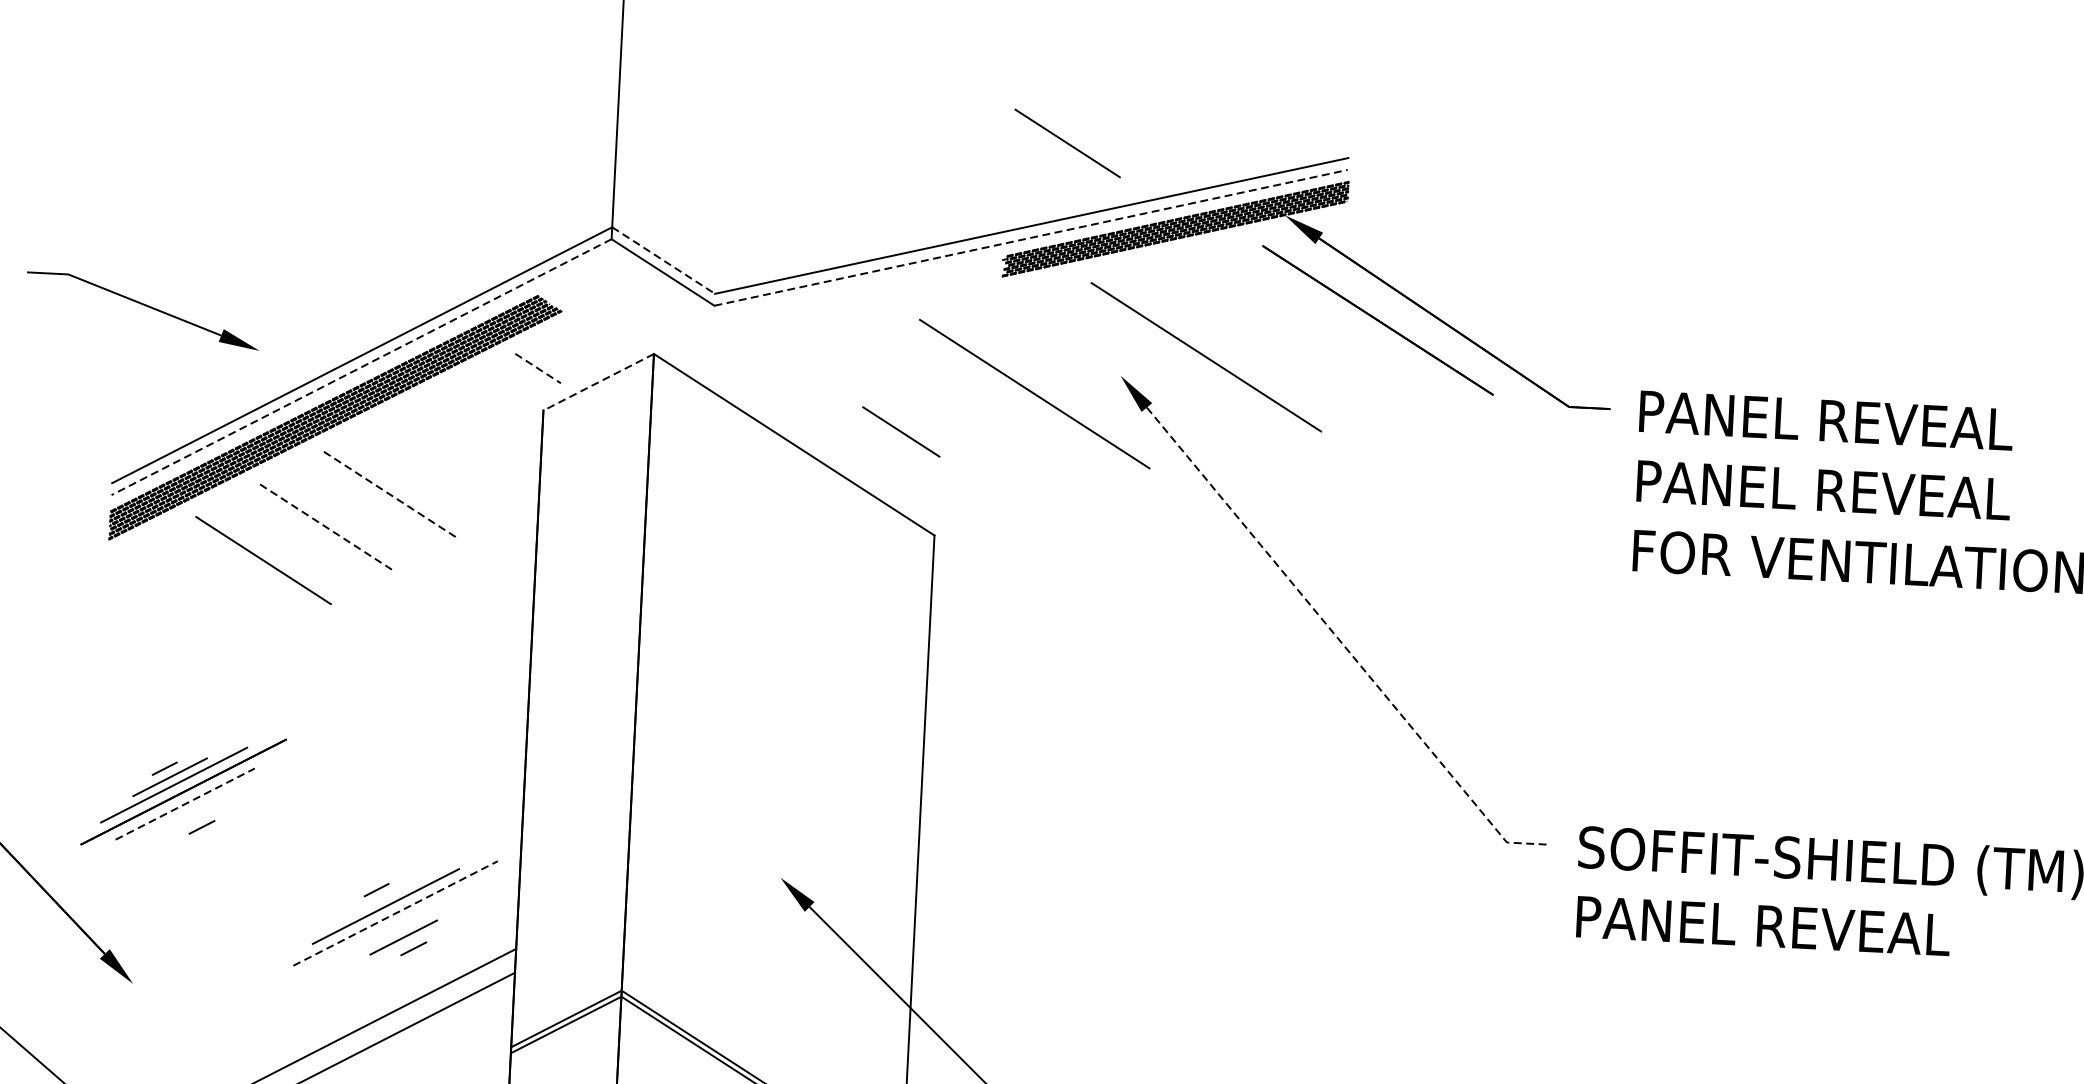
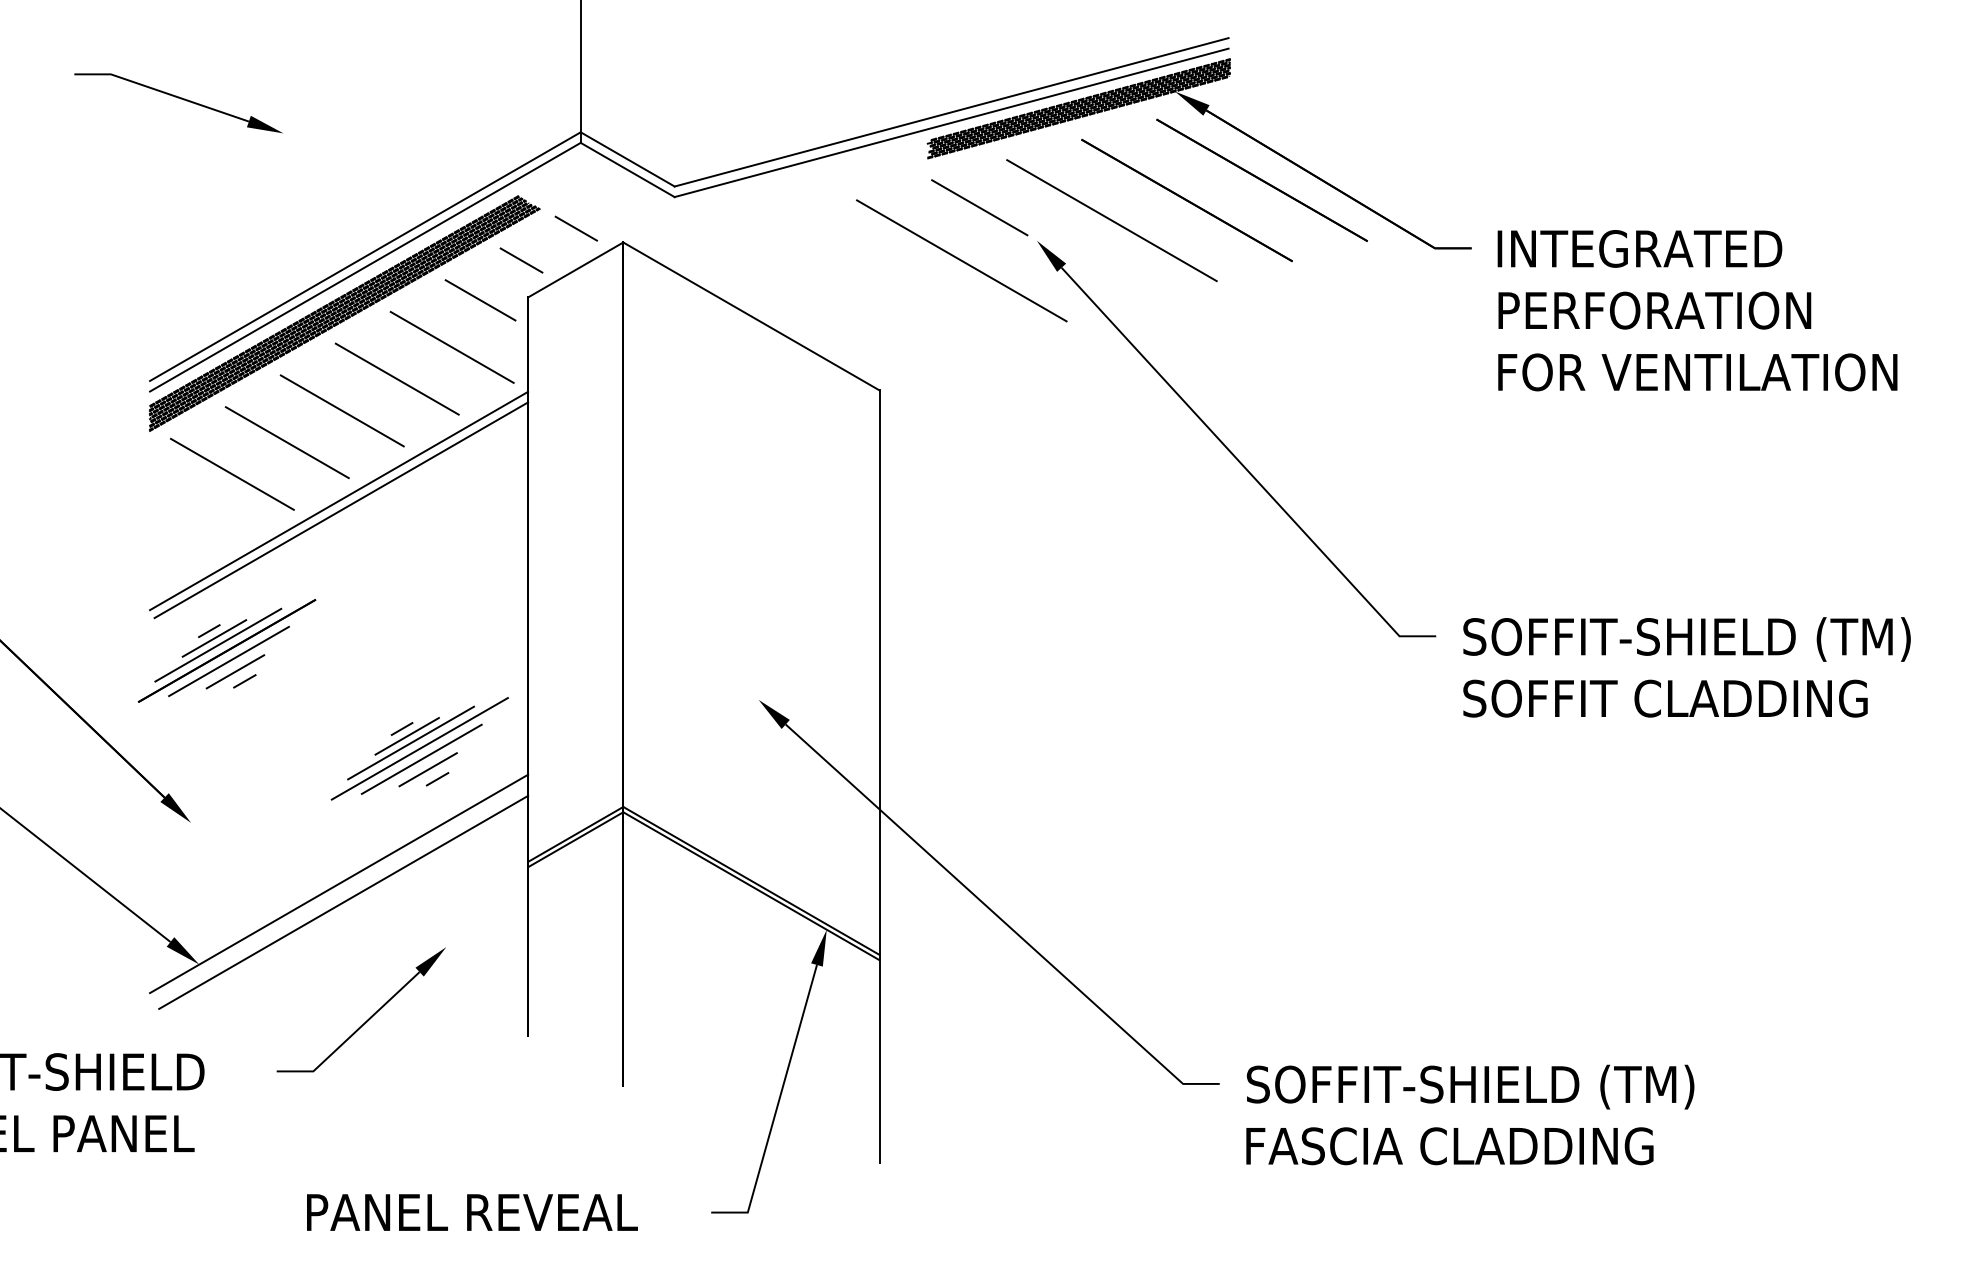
line: (1067, 143) -> (979, 207), moved
line: (1030, 237) -> (951, 122), dashed -> solid
line: (664, 260) -> (628, 159), dashed -> solid
part: (142, 311) -> (178, 103), moved
line: (600, 335) -> (575, 228), added
line: (1291, 338) -> (1186, 200), added
line: (361, 367) -> (365, 267), dashed -> solid
line: (538, 368) -> (521, 260), dashed -> solid
line: (598, 381) -> (575, 269), dashed -> solid
text: (1829, 420) -> (1665, 248), PANEL REVEAL -> INTEGRATED
line: (901, 432) -> (480, 300), moved
line: (454, 461) -> (451, 346), added
text: (1836, 490) -> (1675, 310), PANEL REVEAL -> PERFORATION
line: (391, 495) -> (397, 379), dashed -> solid
line: (327, 527) -> (342, 410), dashed -> solid
line: (198, 592) -> (231, 473), added
line: (319, 628) -> (339, 500), added
line: (320, 640) -> (341, 510), added
line: (1340, 642) -> (1243, 466), dashed -> solid
line: (185, 804) -> (229, 661), dashed -> solid
line: (191, 815) -> (235, 671), added
line: (381, 898) -> (406, 736), added
line: (395, 913) -> (419, 748), dashed -> solid
line: (396, 924) -> (421, 758), added
text: (1803, 927) -> (1665, 698), PANEL REVEAL -> SOFFIT CLADDING

